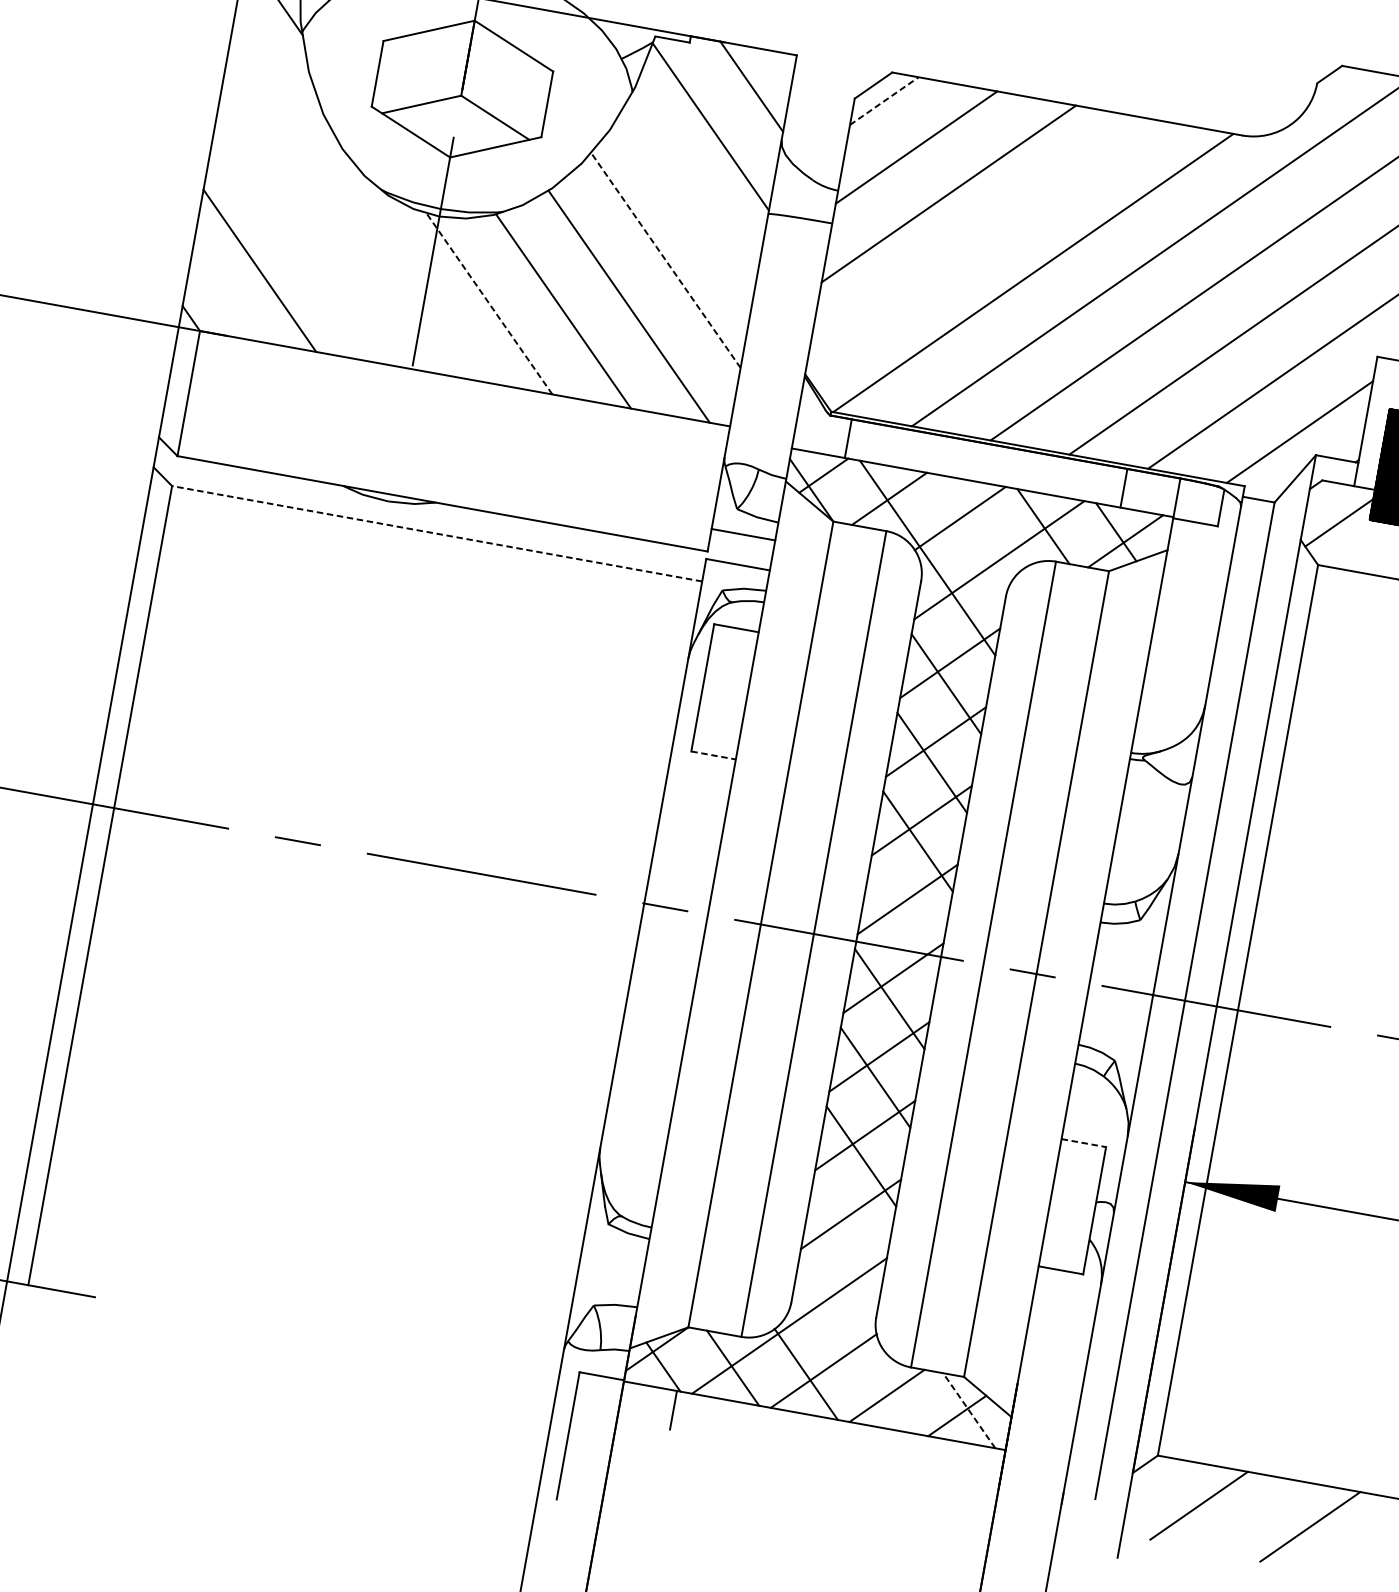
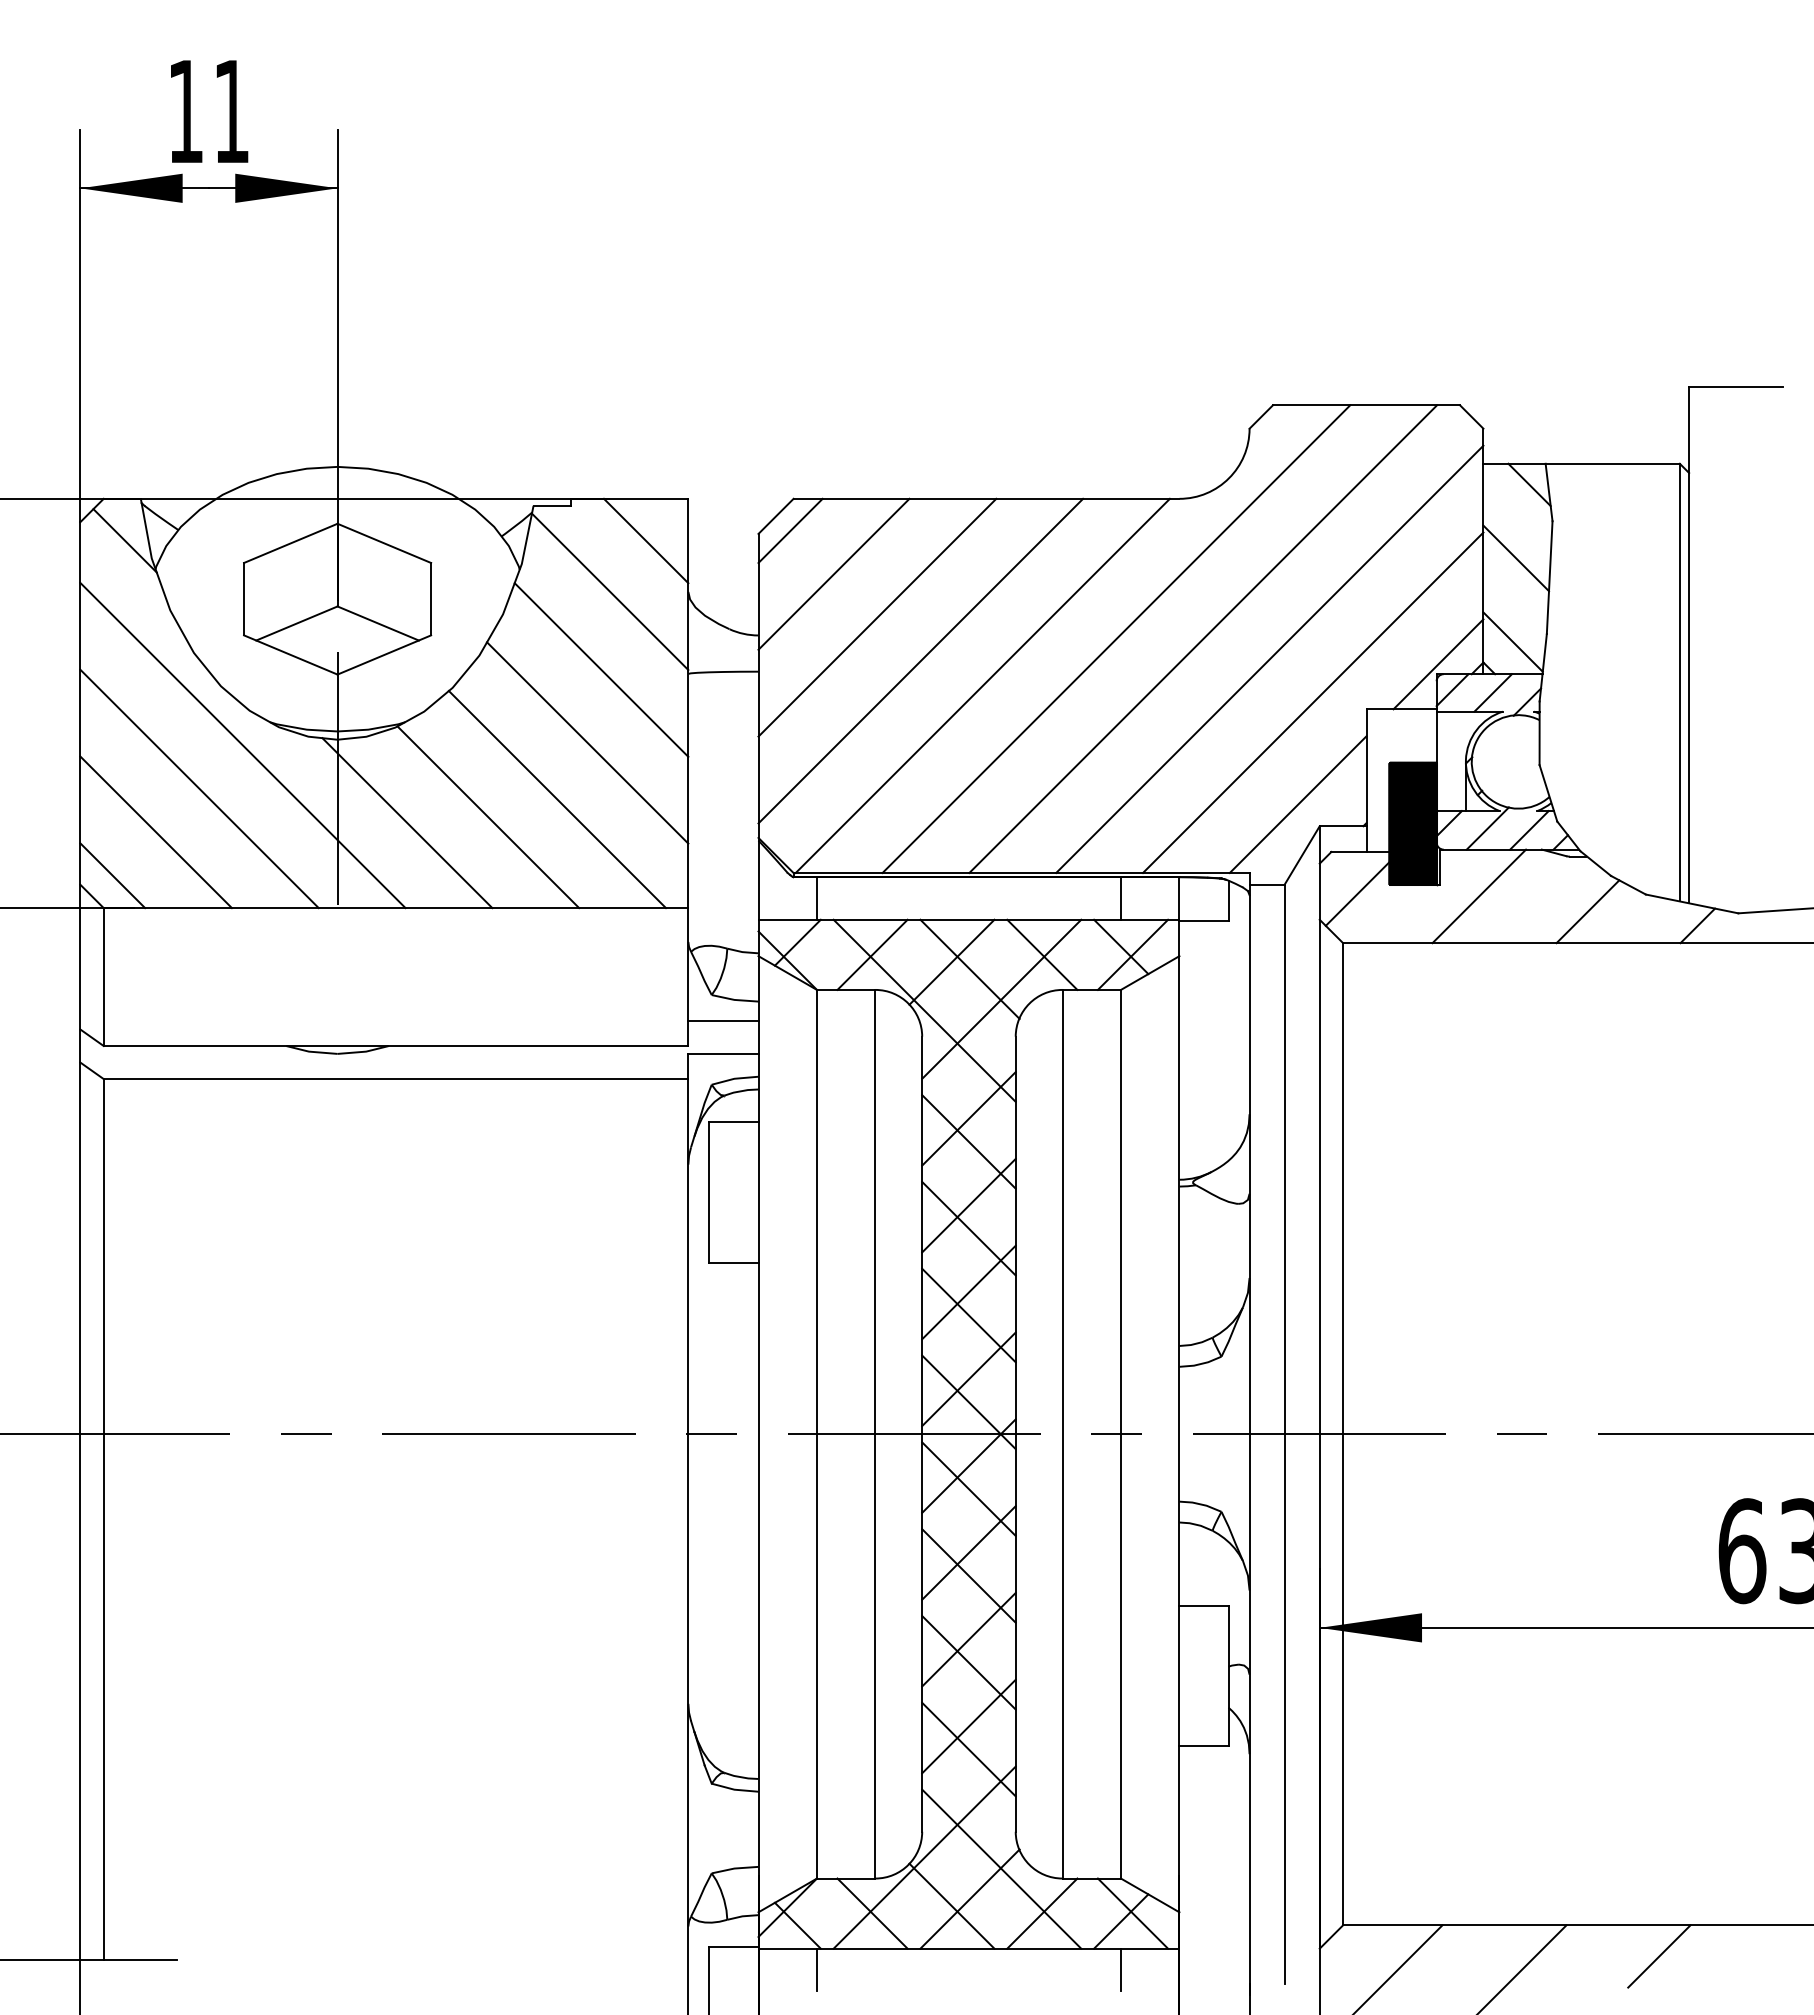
line: (884, 100) -> (790, 530), dashed -> solid
line: (690, 195) -> (601, 669), added
line: (352, 206) -> (242, 745), added
line: (306, 238) -> (199, 788), added
line: (981, 239) -> (920, 660), added
line: (665, 259) -> (587, 742), dashed -> solid
line: (213, 302) -> (112, 875), added
line: (489, 303) -> (407, 822), dashed -> solid
line: (975, 527) -> (969, 968), added
line: (436, 534) -> (395, 1079), dashed -> solid
line: (713, 755) -> (733, 1262), dashed -> solid
line: (903, 920) -> (968, 1402), added
line: (1083, 1142) -> (1203, 1605), dashed -> solid
line: (846, 1235) -> (968, 1749), added
line: (857, 1348) -> (1001, 1868), added
line: (969, 1410) -> (1133, 1913), dashed -> solid
line: (948, 1459) -> (1120, 1969), added

